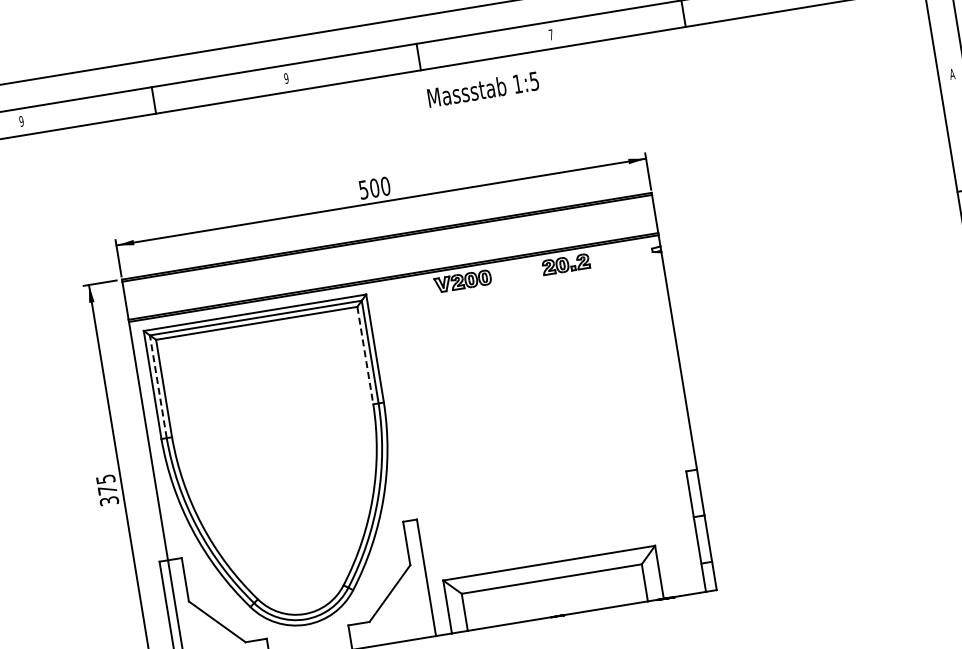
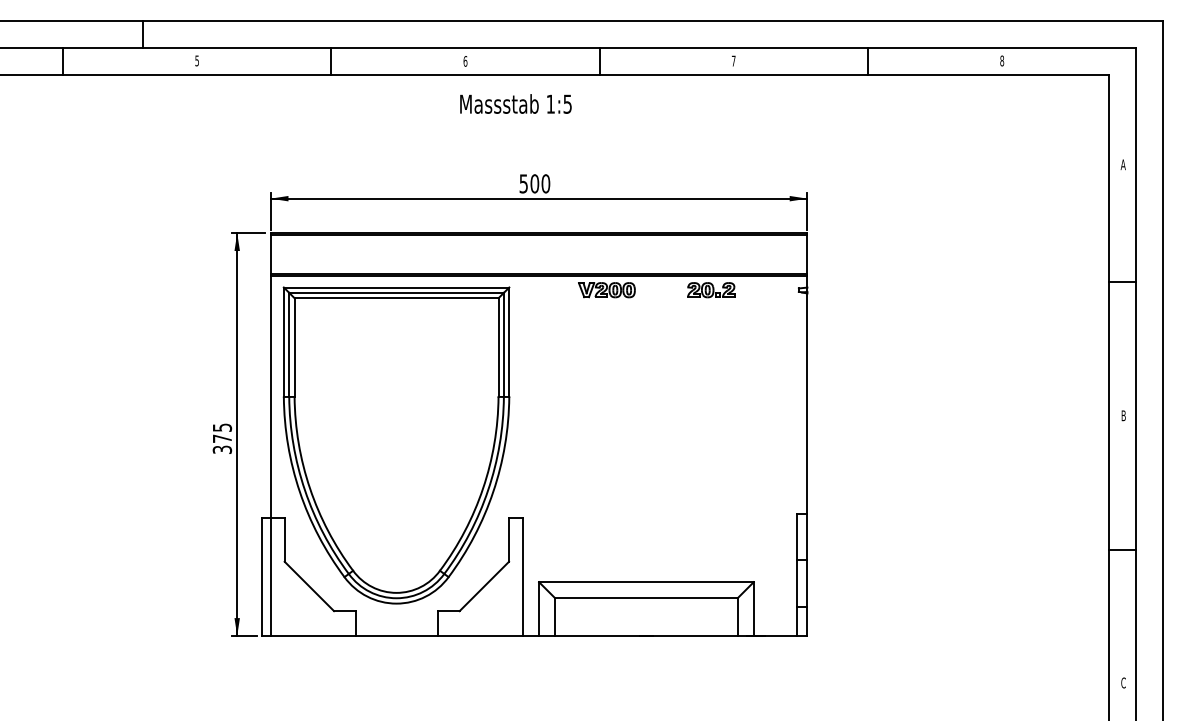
text: (286, 78) -> (465, 61), 9 -> 6
text: (482, 89) -> (515, 103), moved
text: (21, 120) -> (197, 60), 9 -> 5
line: (365, 356) -> (498, 348), dashed -> solid
line: (158, 386) -> (289, 344), dashed -> solid

